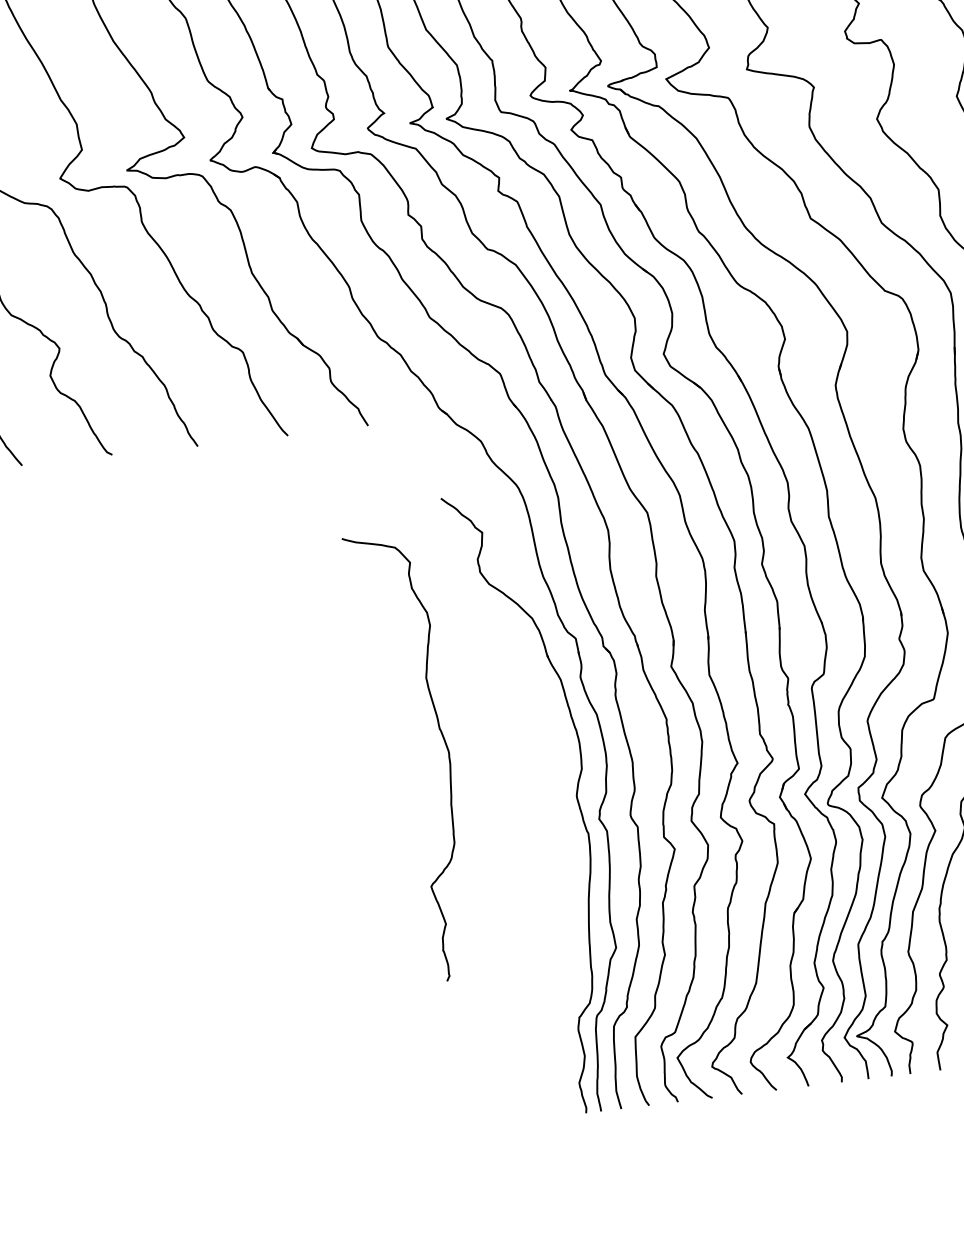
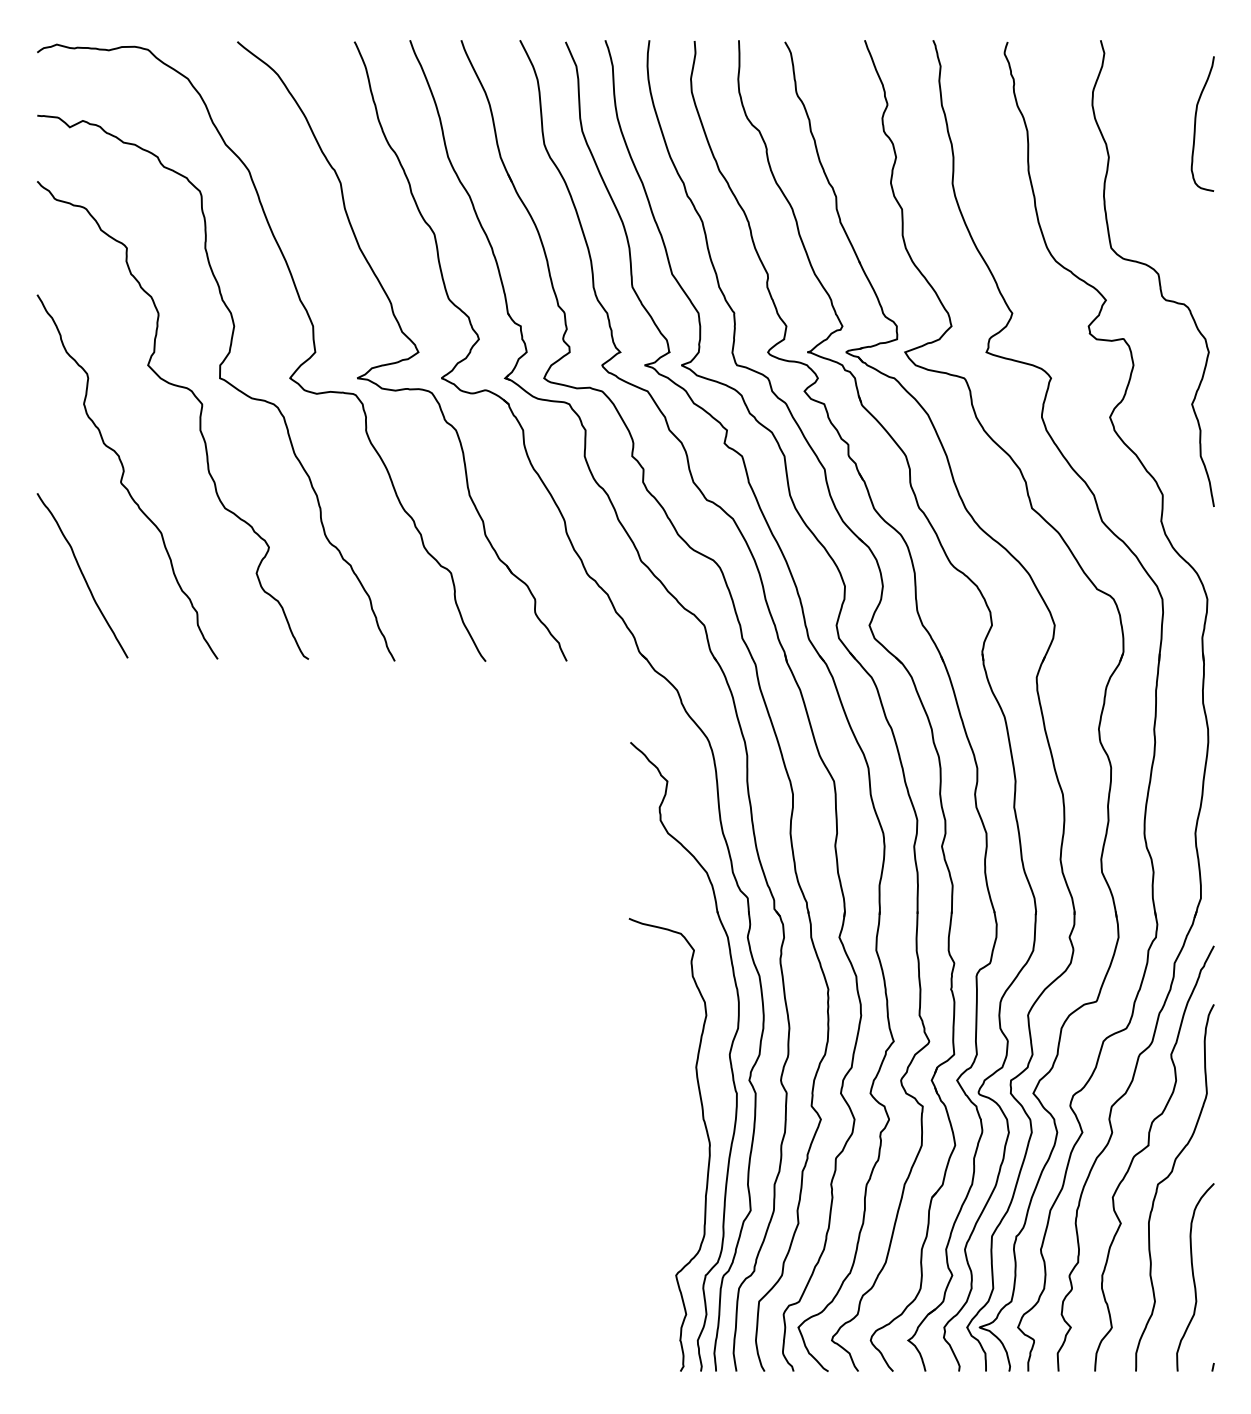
curve: (444, 743) -> (706, 1134), moved

